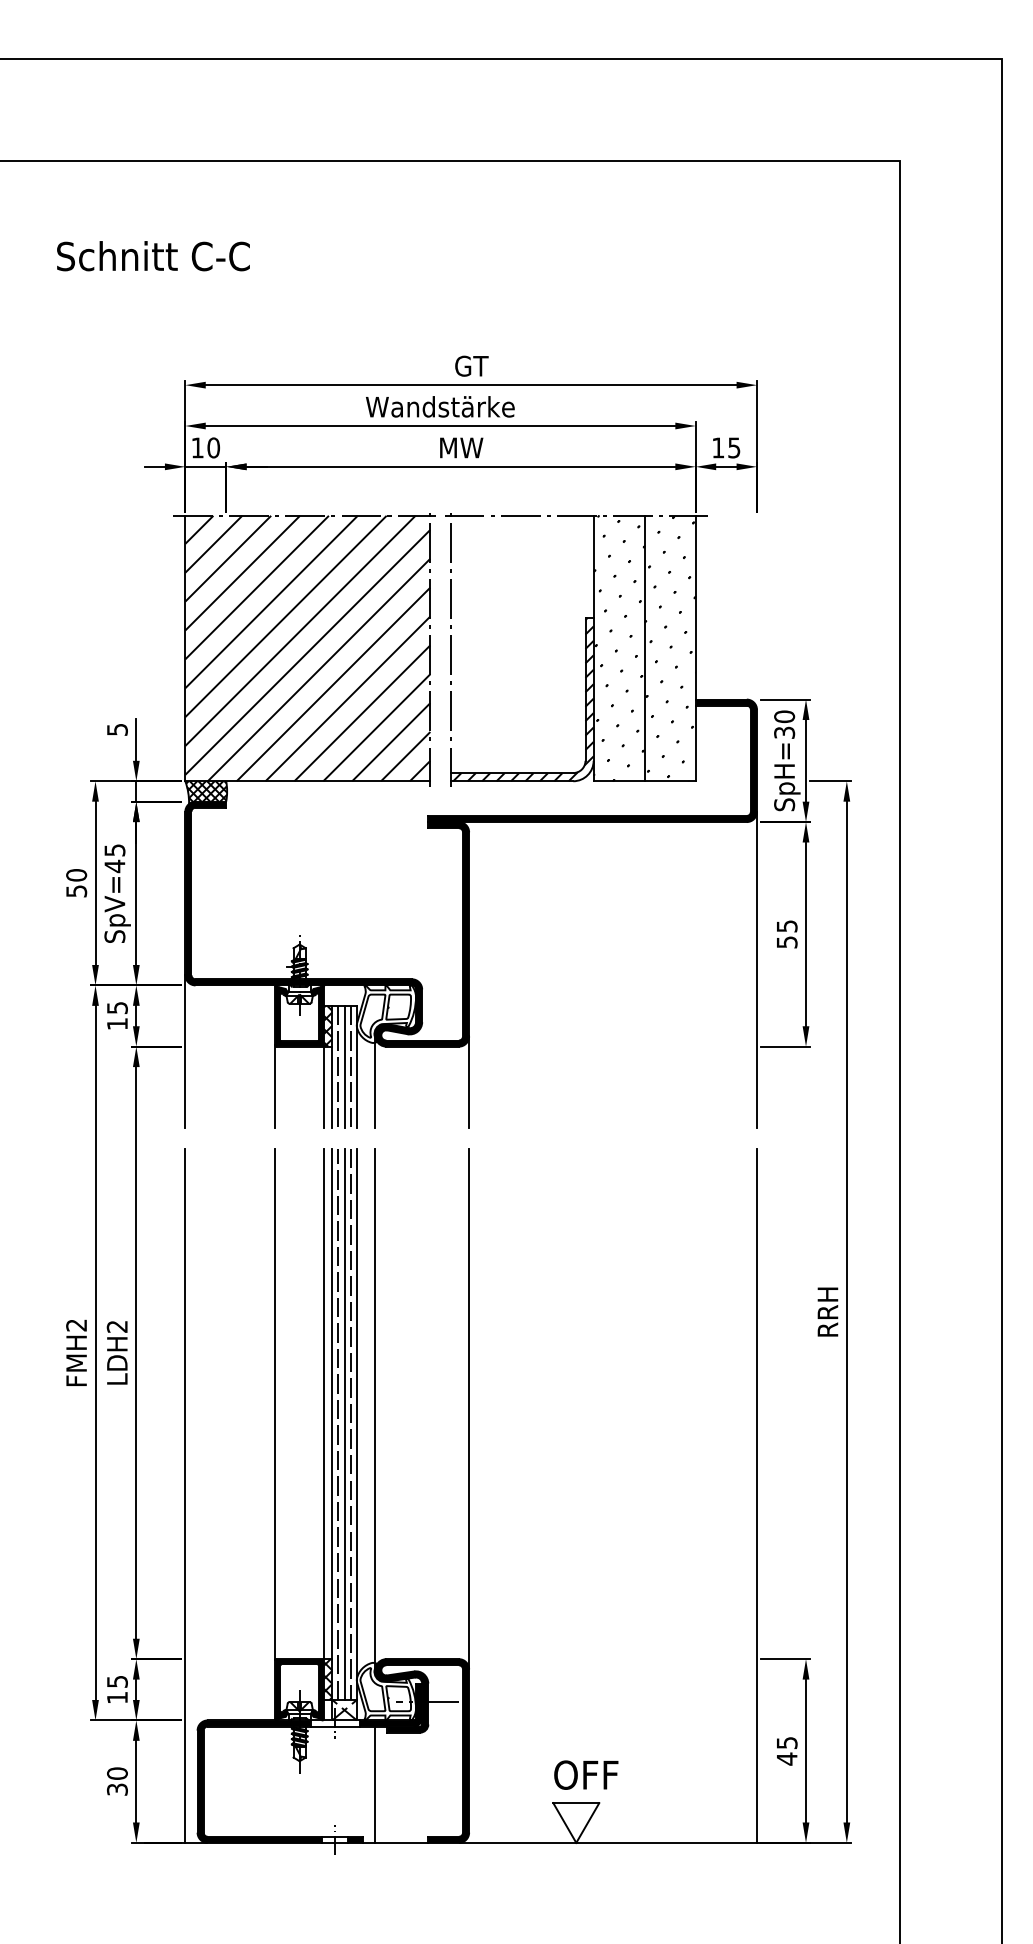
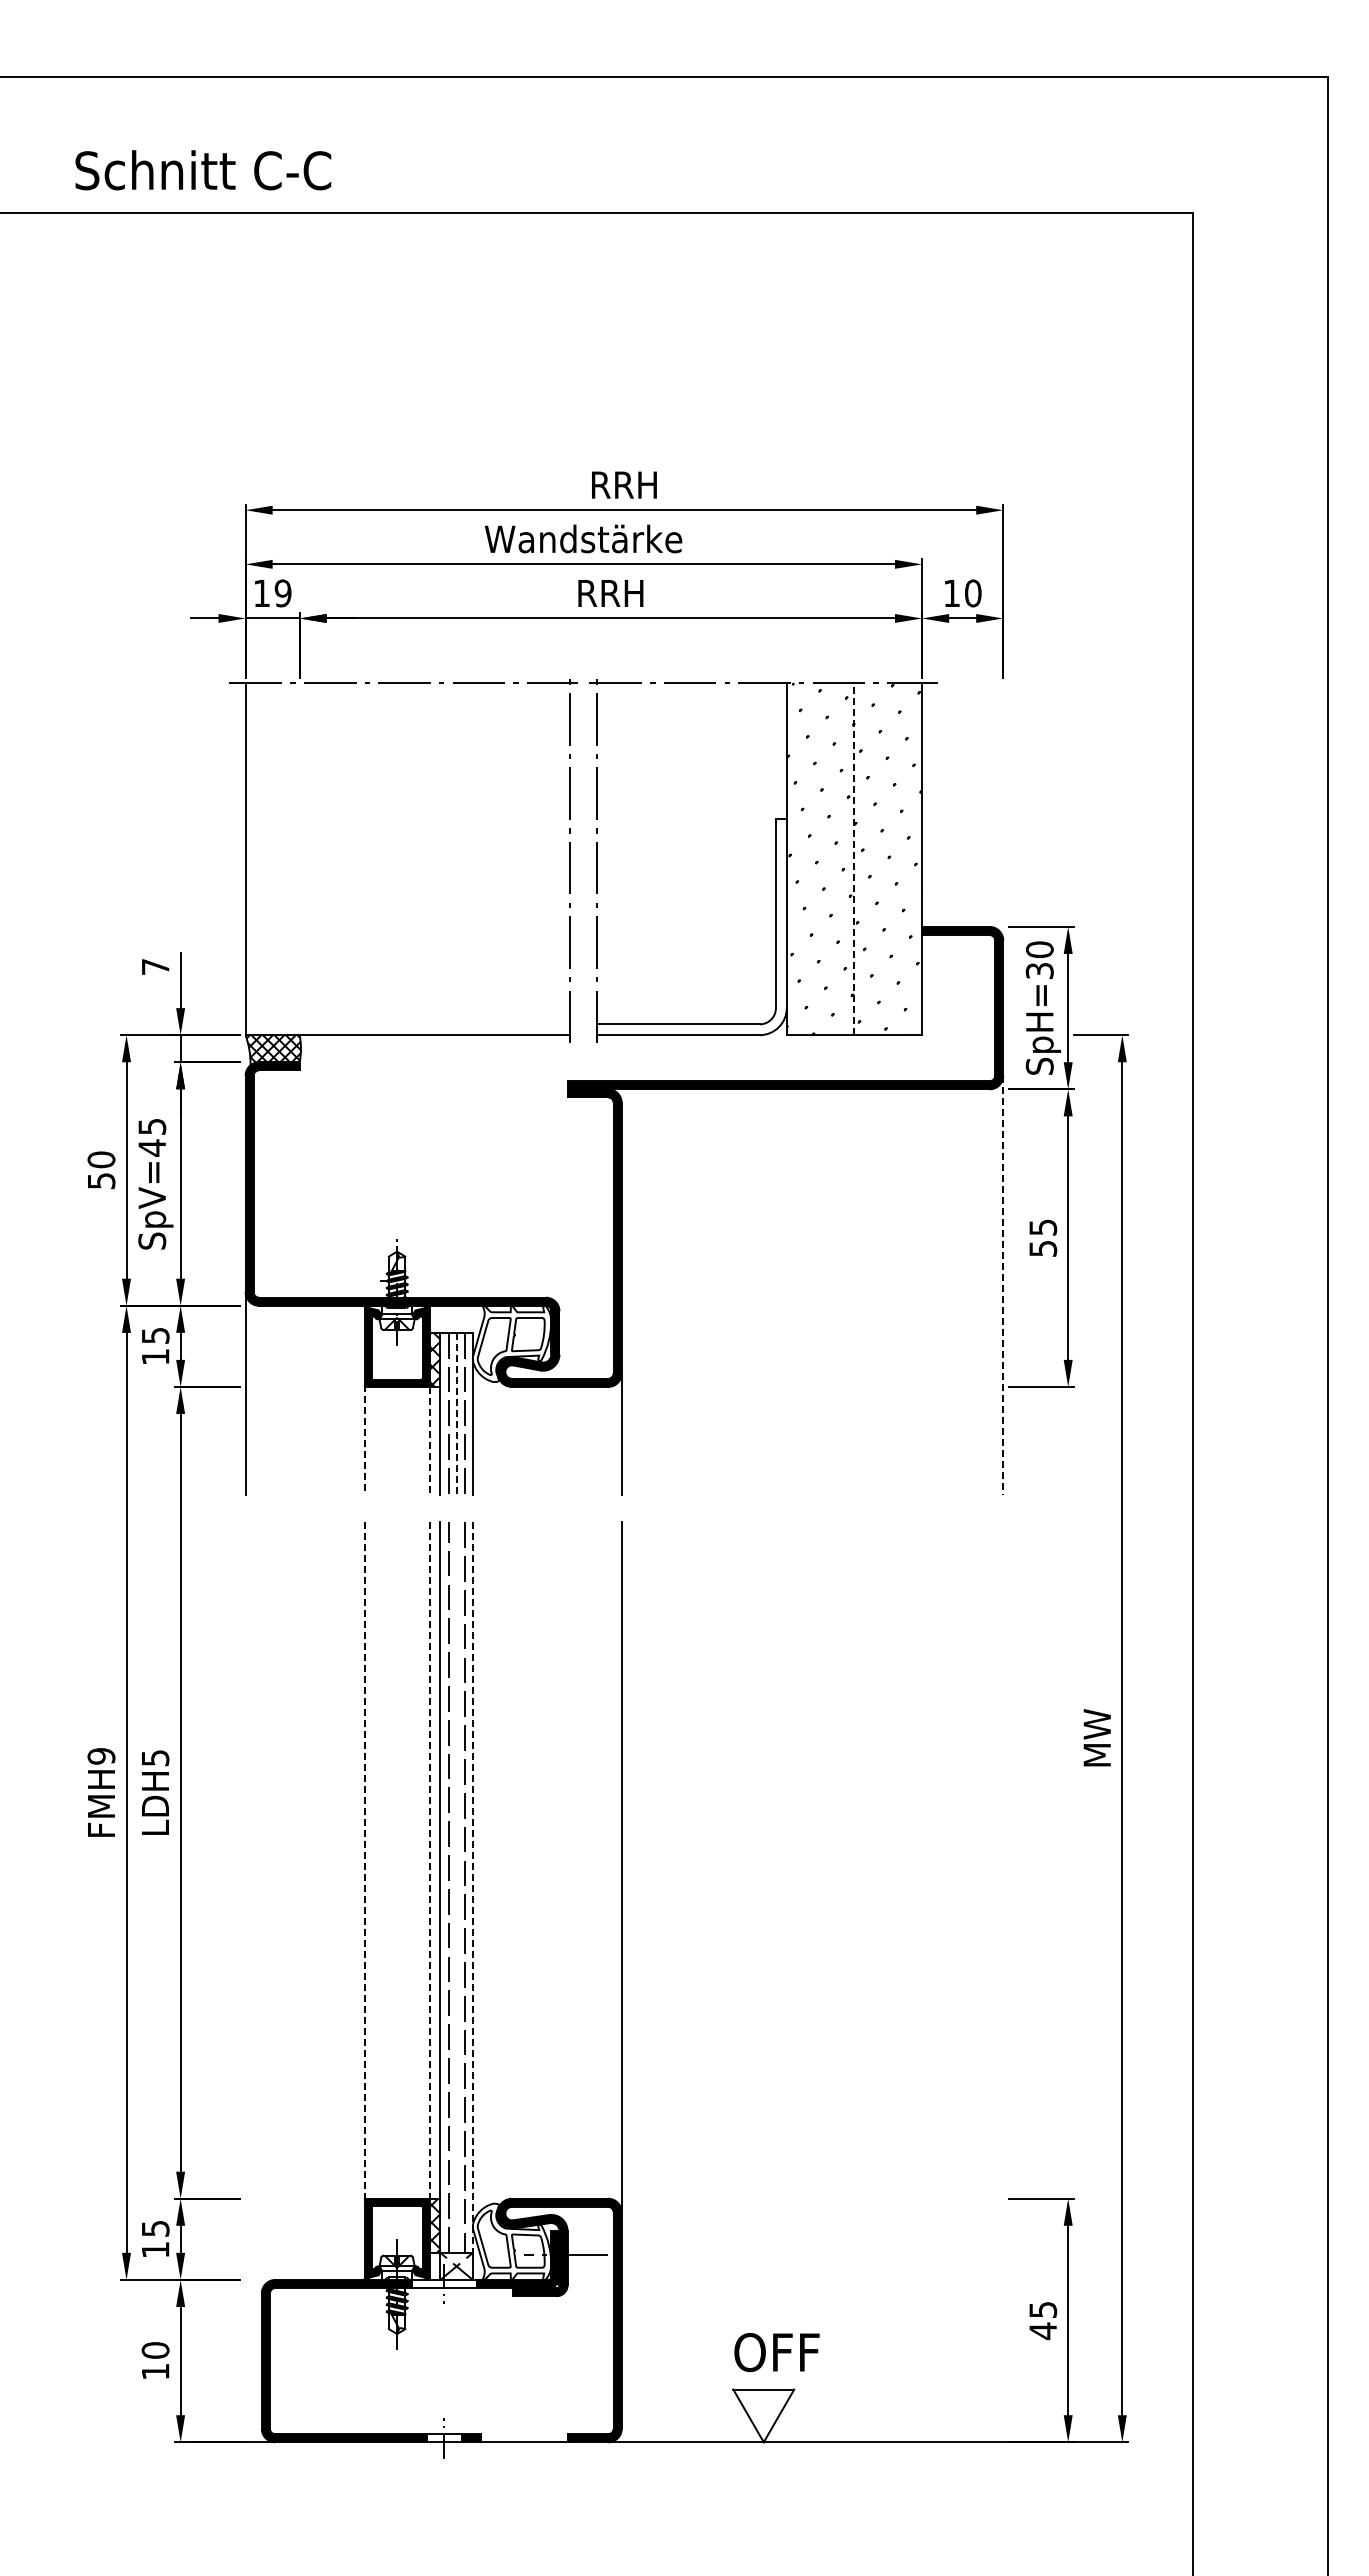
text: (153, 256) -> (203, 170), moved
text: (471, 366) -> (624, 485), GT -> RRH
text: (213, 447) -> (282, 593), 10 -> 19
text: (460, 447) -> (610, 593), MW -> RRH
text: (734, 447) -> (973, 593), 15 -> 10
hatch: (307, 648) -> (407, 859), removed
line: (644, 648) -> (854, 859), solid -> dashed
hatch: (523, 699) -> (693, 926), removed
text: (117, 729) -> (155, 966), 5 -> 7
line: (757, 970) -> (1003, 1285), solid -> dashed
line: (344, 1067) -> (456, 1414), solid -> dashed
line: (375, 1081) -> (497, 1433), removed
line: (275, 1087) -> (364, 1440), solid -> dashed
line: (324, 1087) -> (429, 1441), solid -> dashed
text: (827, 1311) -> (1096, 1738), RRH -> MW
text: (76, 1325) -> (101, 1756), FMH2 -> FMH9
text: (117, 1326) -> (155, 1758), LDH2 -> LDH5
line: (275, 1404) -> (364, 1861), solid -> dashed
line: (324, 1404) -> (429, 1861), solid -> dashed
line: (375, 1409) -> (497, 1867), removed
line: (344, 1424) -> (456, 1887), removed
line: (356, 1425) -> (472, 1888), solid -> dashed
line: (185, 1496) -> (245, 1982), removed
line: (757, 1496) -> (1003, 1982), removed
line: (375, 1784) -> (497, 2365), removed
text: (117, 1789) -> (155, 2371), 30 -> 10

